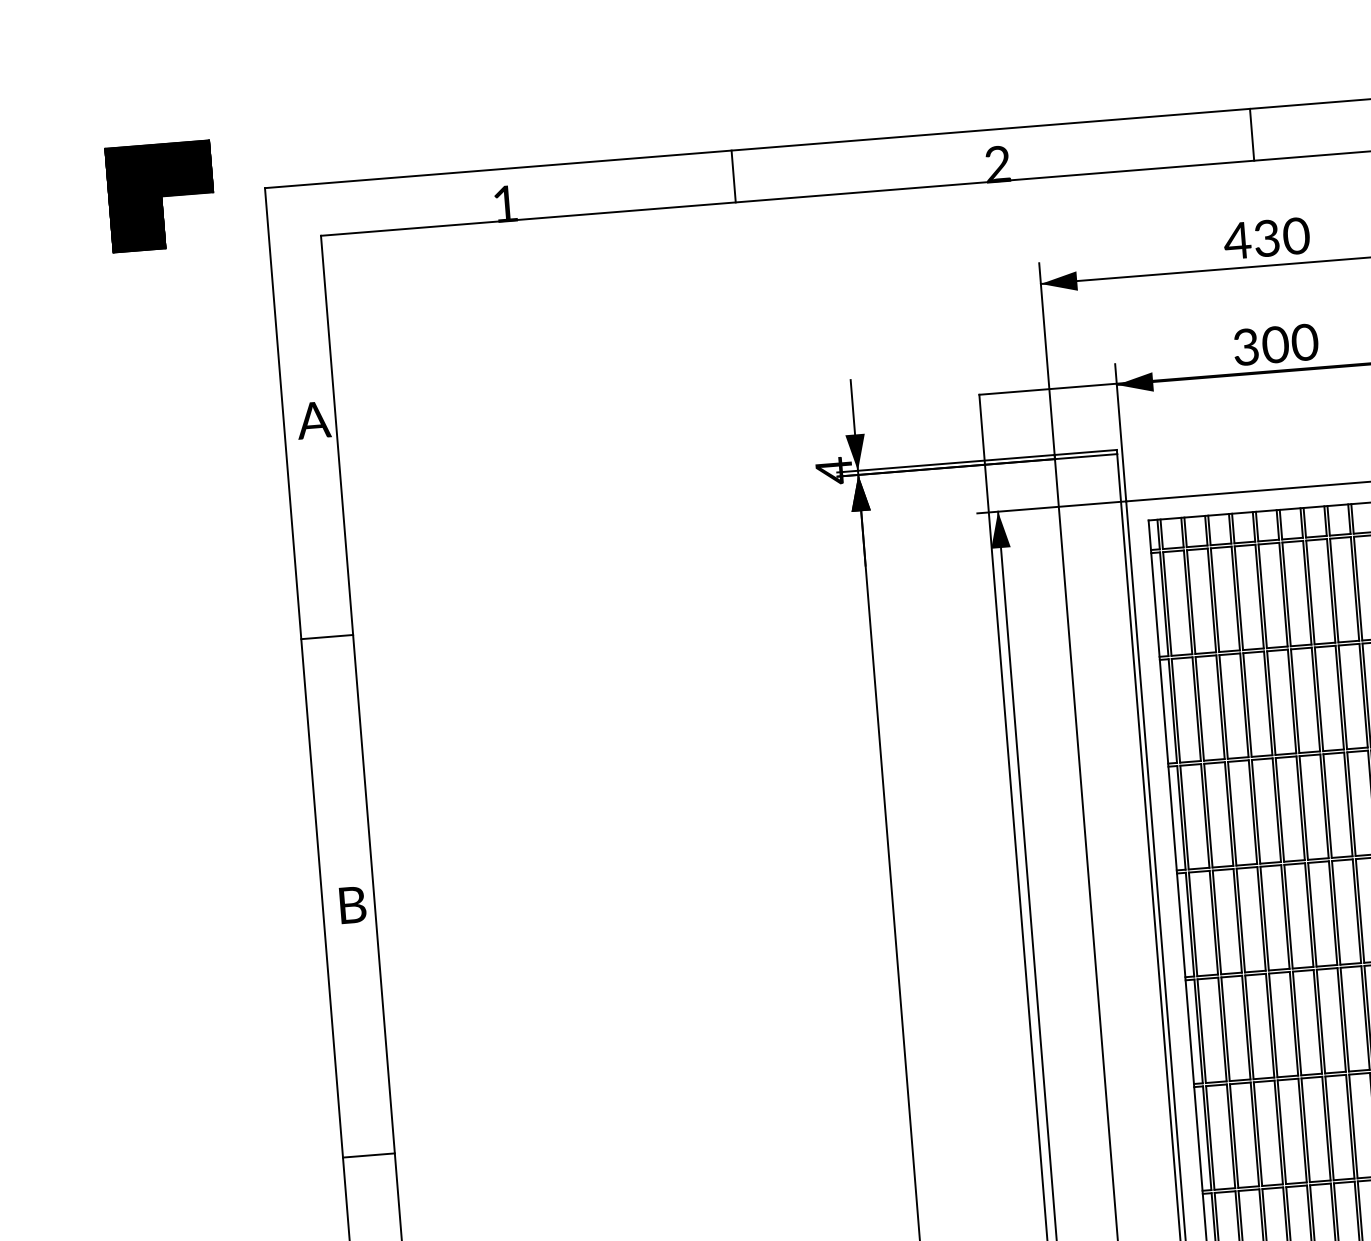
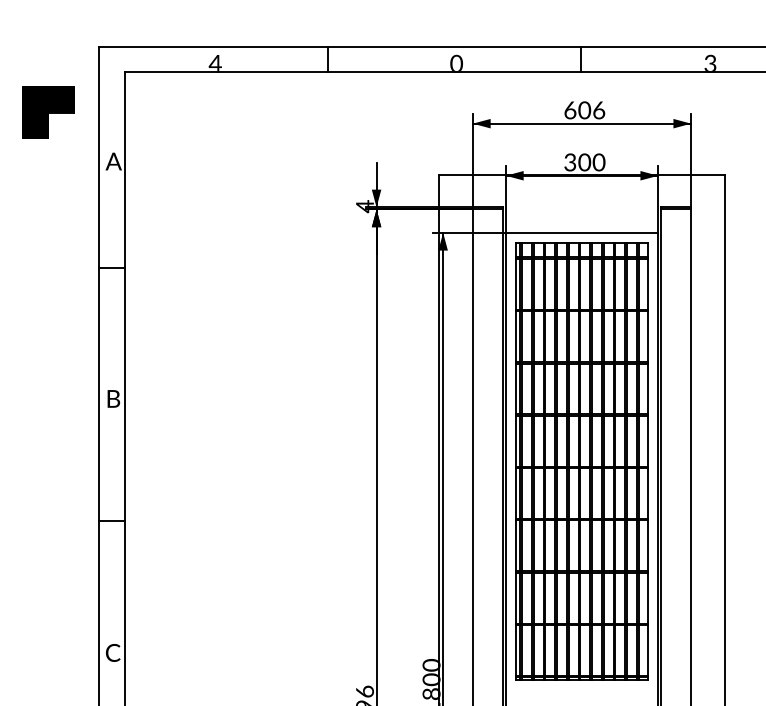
text: (997, 161) -> (456, 62), 2 -> 0
part: (161, 196) -> (48, 112), moved
text: (503, 201) -> (214, 62), 1 -> 4
text: (1266, 238) -> (584, 110), 430 -> 606

